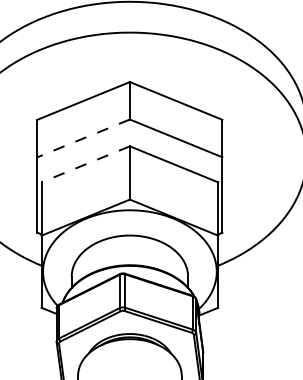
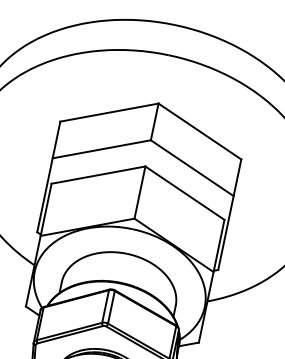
line: (83, 138) -> (101, 149), dashed -> solid
line: (85, 164) -> (98, 175), dashed -> solid

